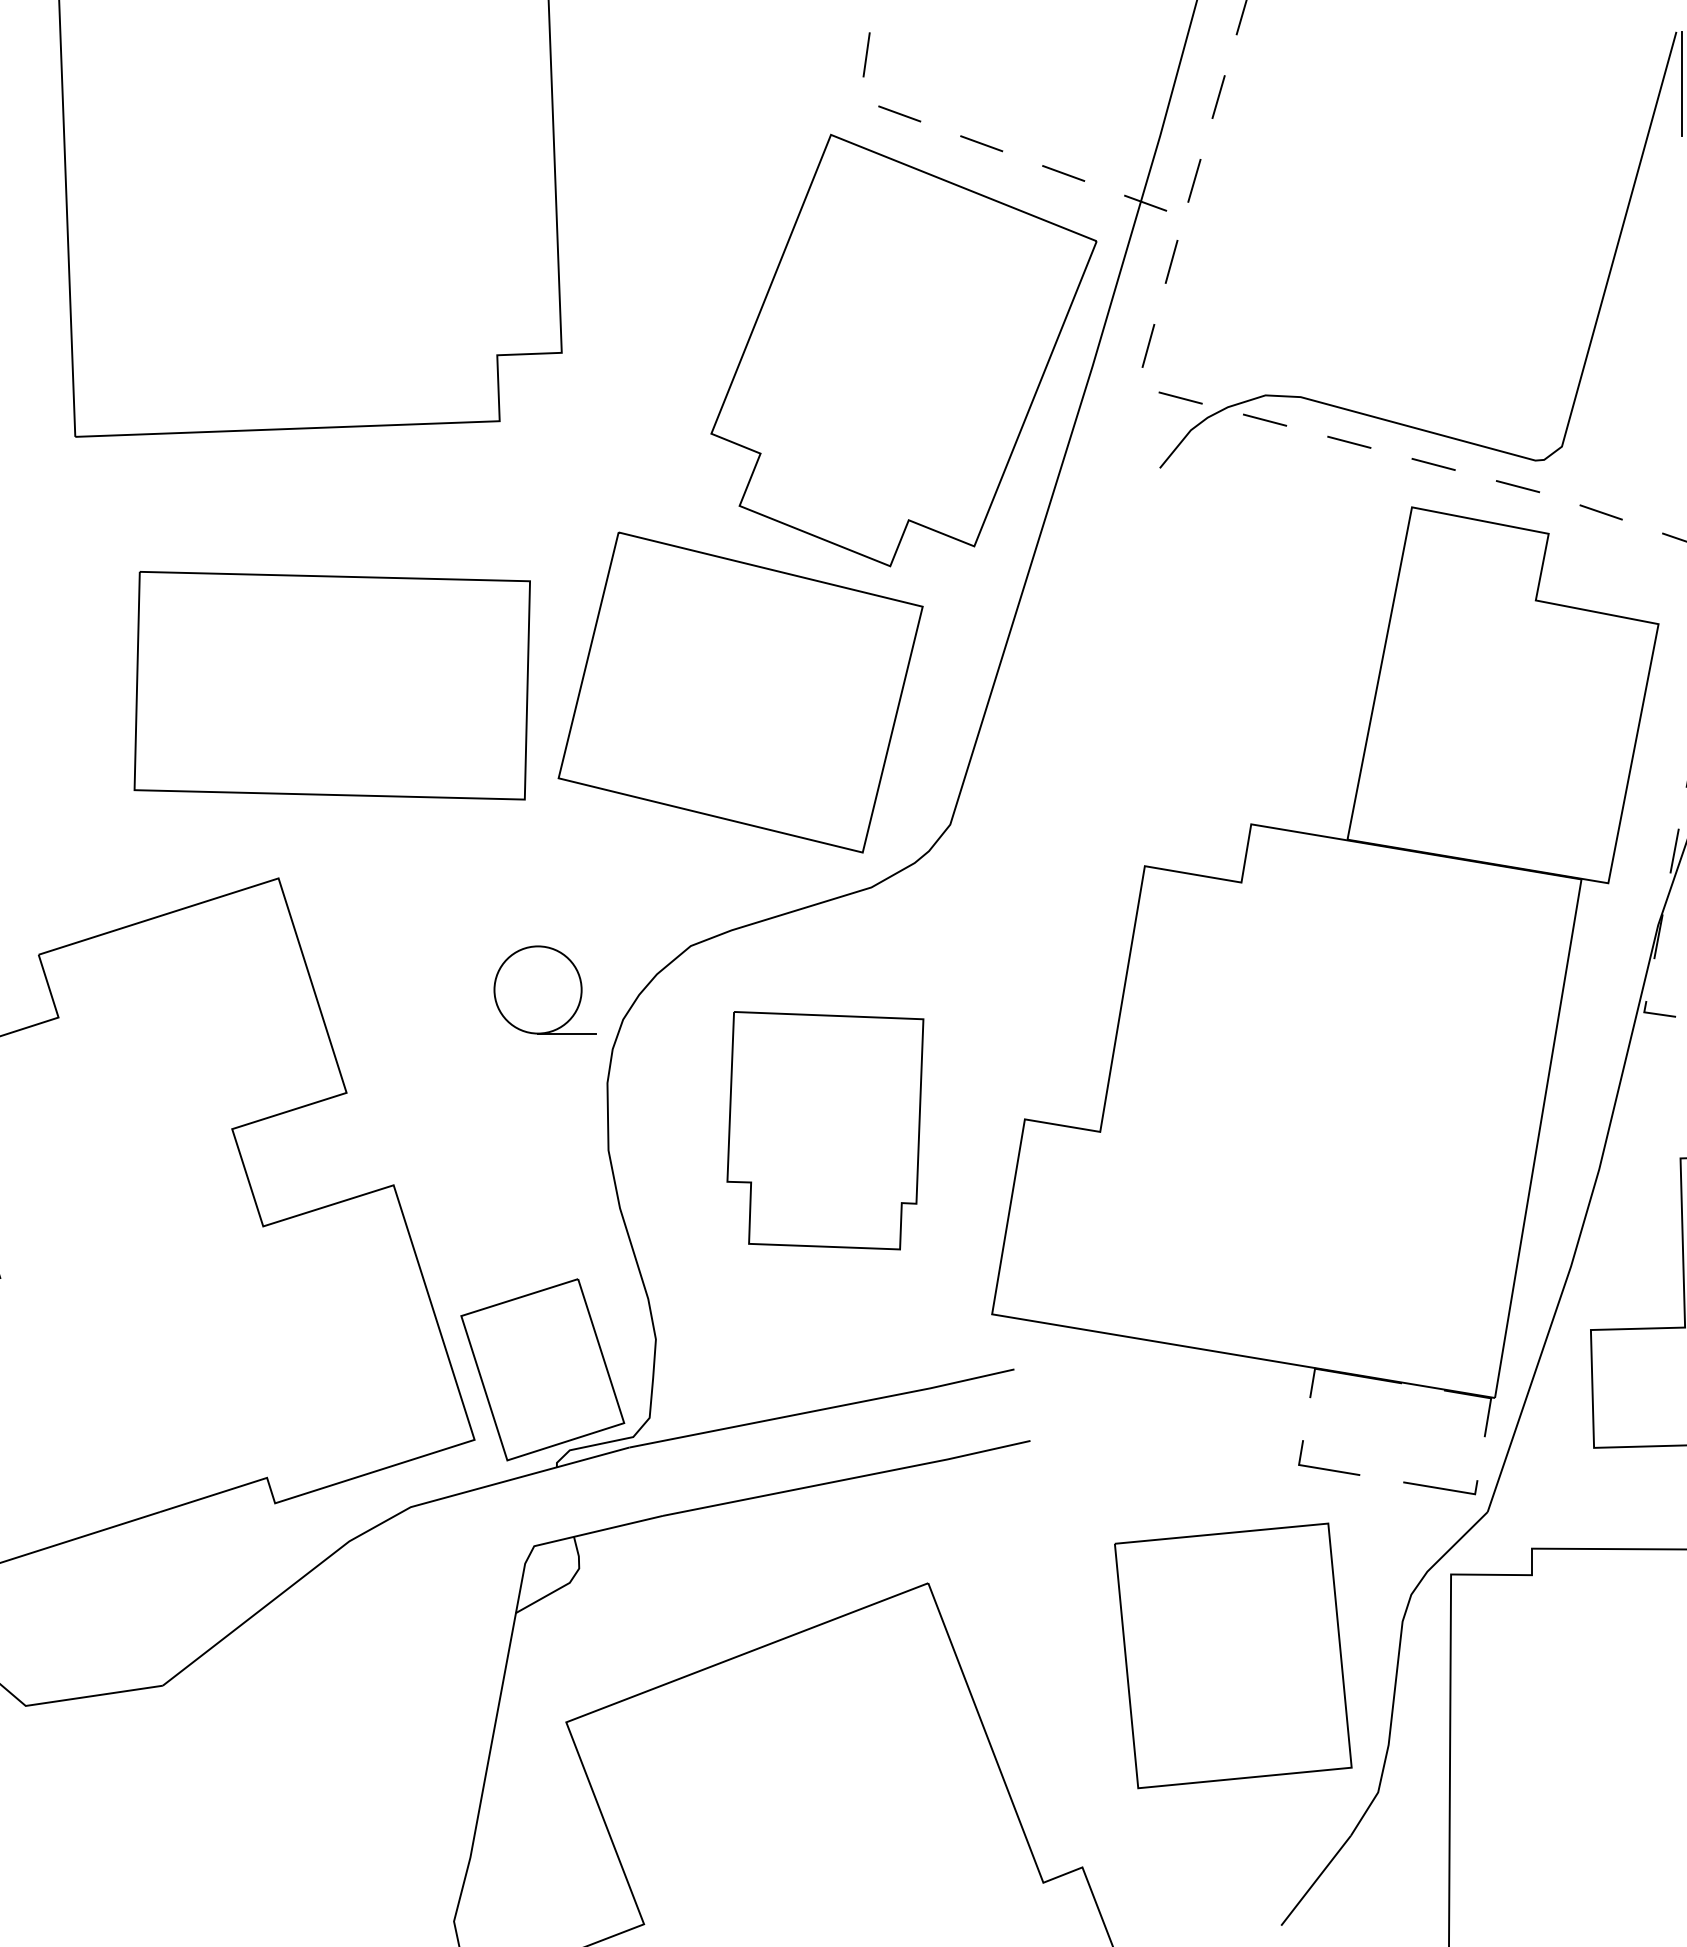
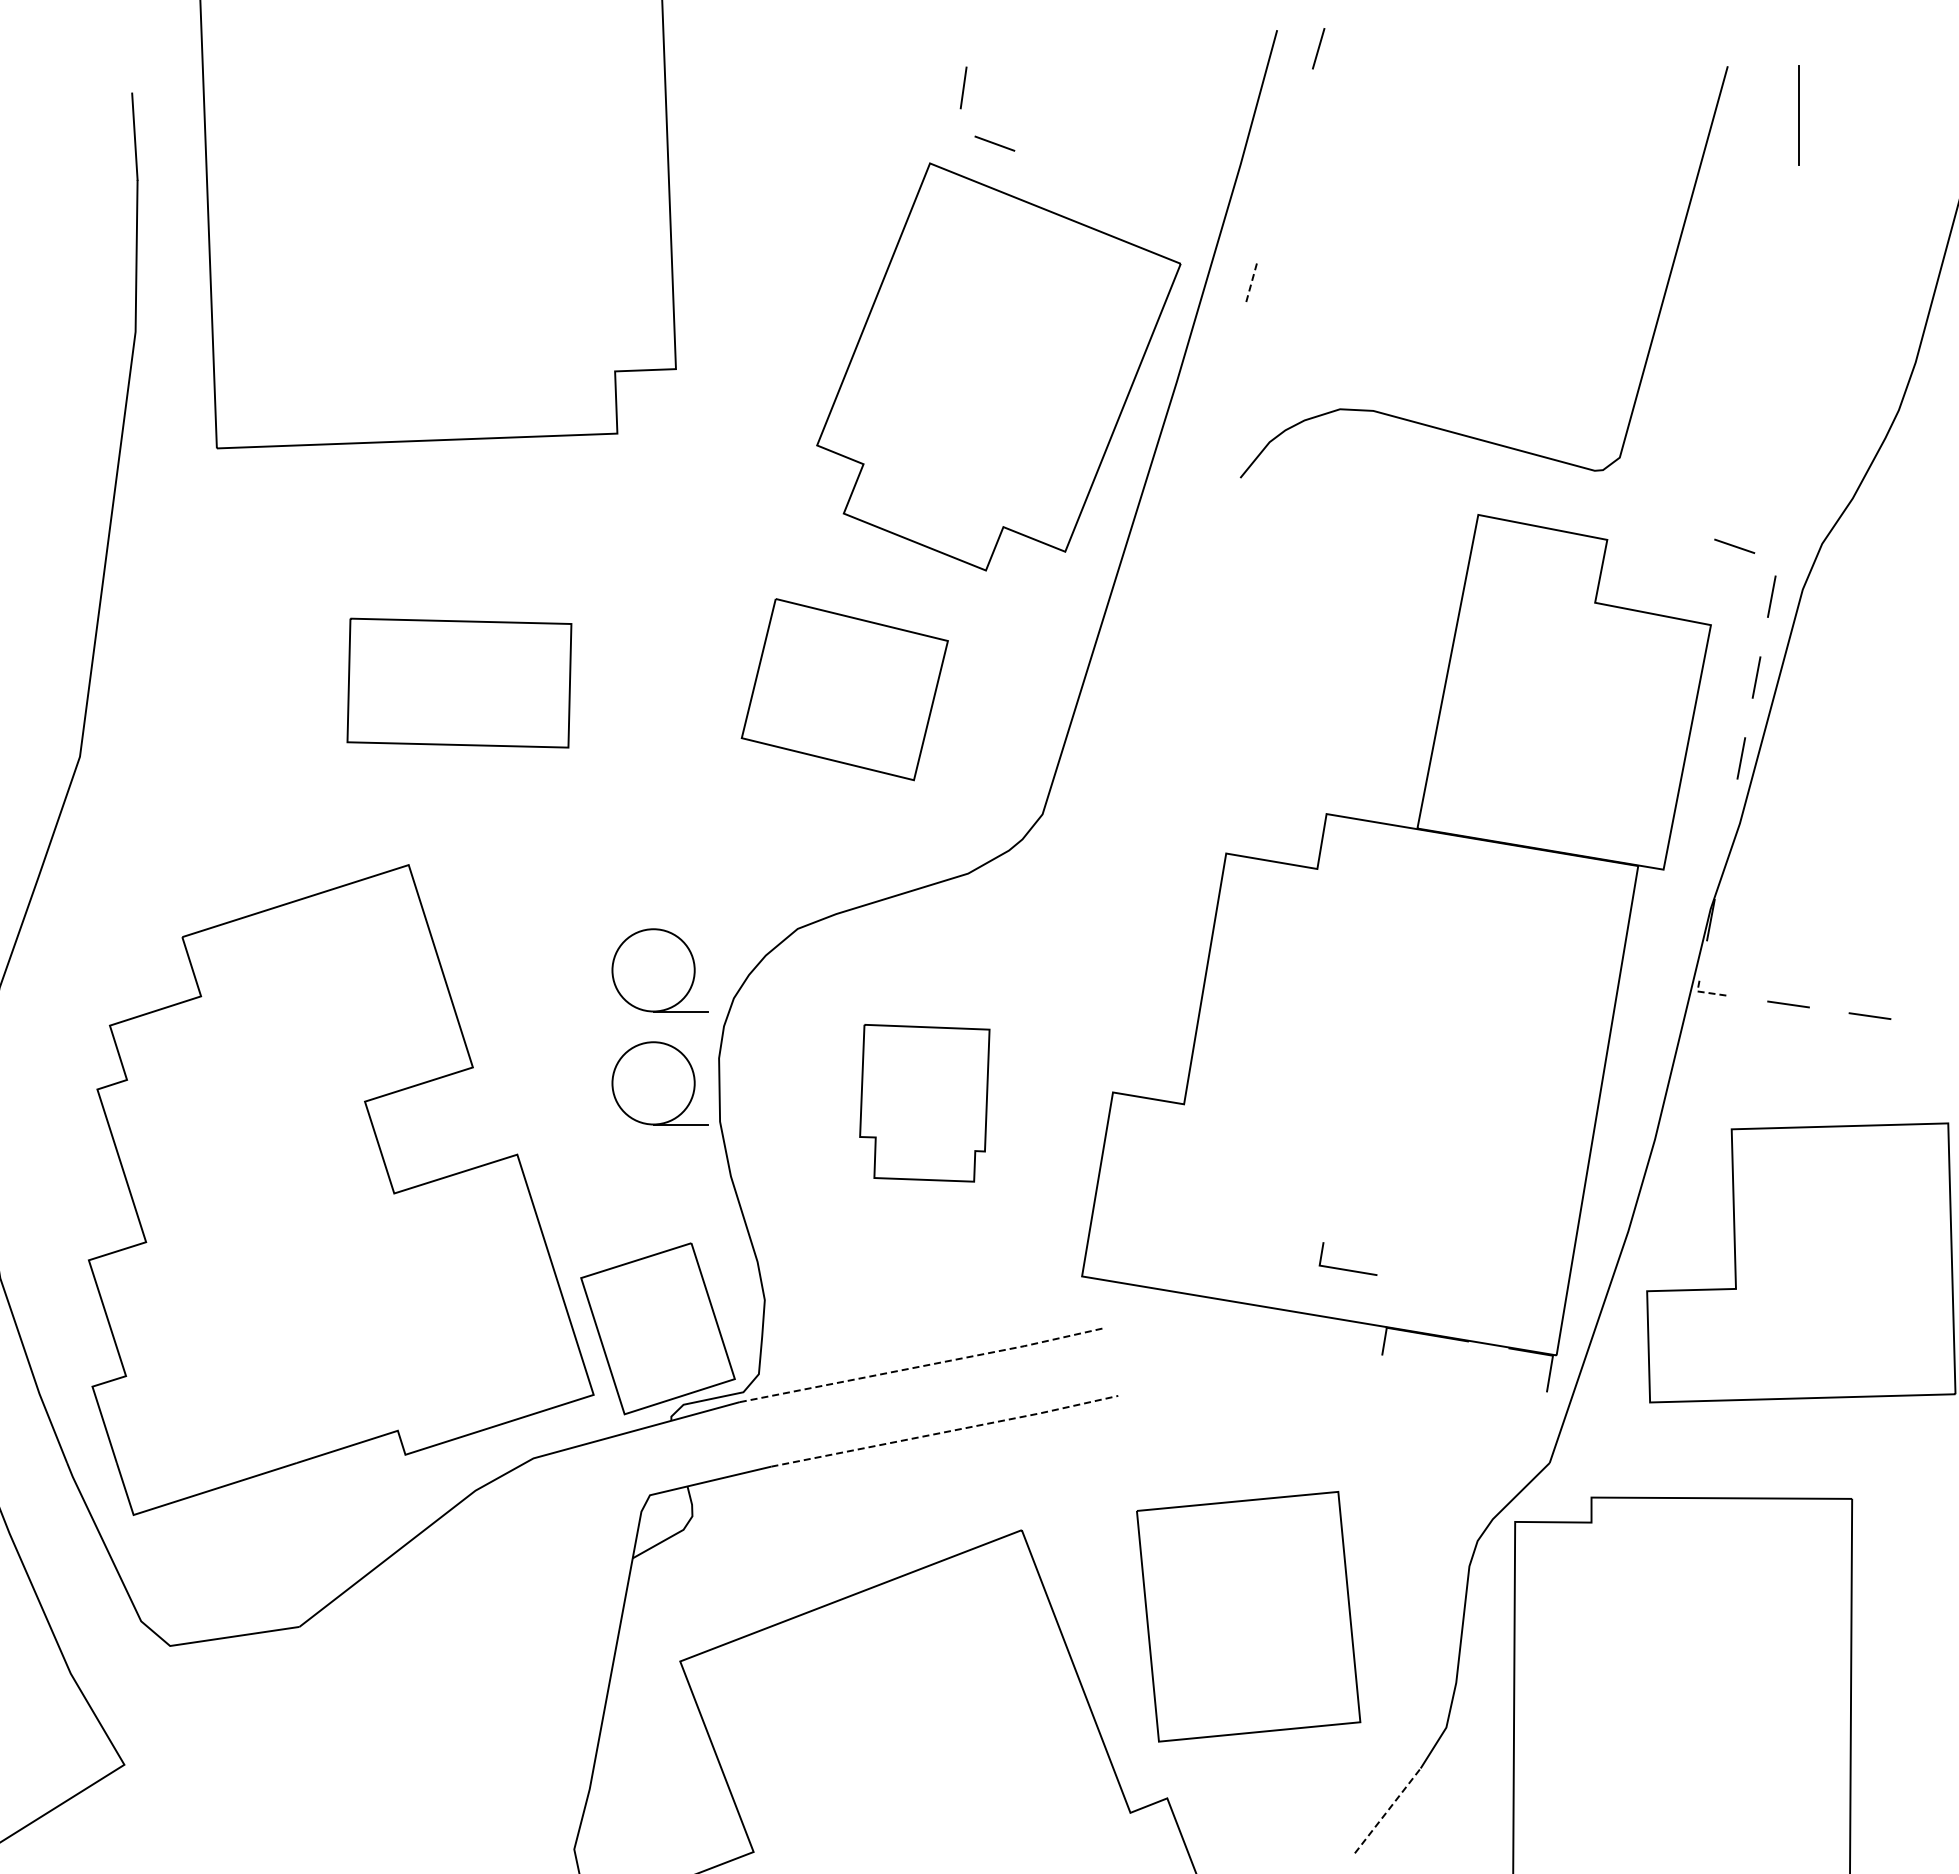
line: (1682, 84) -> (1733, 115), removed
line: (1218, 96) -> (1295, 127), removed
line: (980, 143) -> (1071, 171), removed
line: (1063, 173) -> (1149, 199), removed
line: (1193, 180) -> (1272, 206), removed
line: (1145, 202) -> (1226, 227), removed
line: (1171, 262) -> (1251, 283), solid -> dashed
line: (1148, 345) -> (1229, 362), removed
line: (1180, 397) -> (1259, 411), removed
line: (1264, 420) -> (1339, 432), removed
line: (1349, 442) -> (1419, 453), removed
line: (1433, 464) -> (1498, 474), removed
line: (1518, 486) -> (1578, 495), removed
line: (1600, 512) -> (1656, 519), removed
part: (332, 684) -> (459, 682), size x0.6
part: (740, 692) -> (844, 689), size x0.6
line: (1673, 851) -> (1725, 839), removed
line: (1654, 1013) -> (1707, 992), solid -> dashed
part: (544, 1109) -> (659, 1083), added
part: (825, 1131) -> (924, 1103), size x0.7
line: (823, 1409) -> (922, 1366), solid -> dashed
line: (1325, 1468) -> (1344, 1268), moved
line: (847, 1479) -> (945, 1432), solid -> dashed
line: (1439, 1487) -> (1504, 1439), removed
part: (1233, 1655) -> (1248, 1616), moved
line: (1315, 1880) -> (1387, 1810), solid -> dashed

